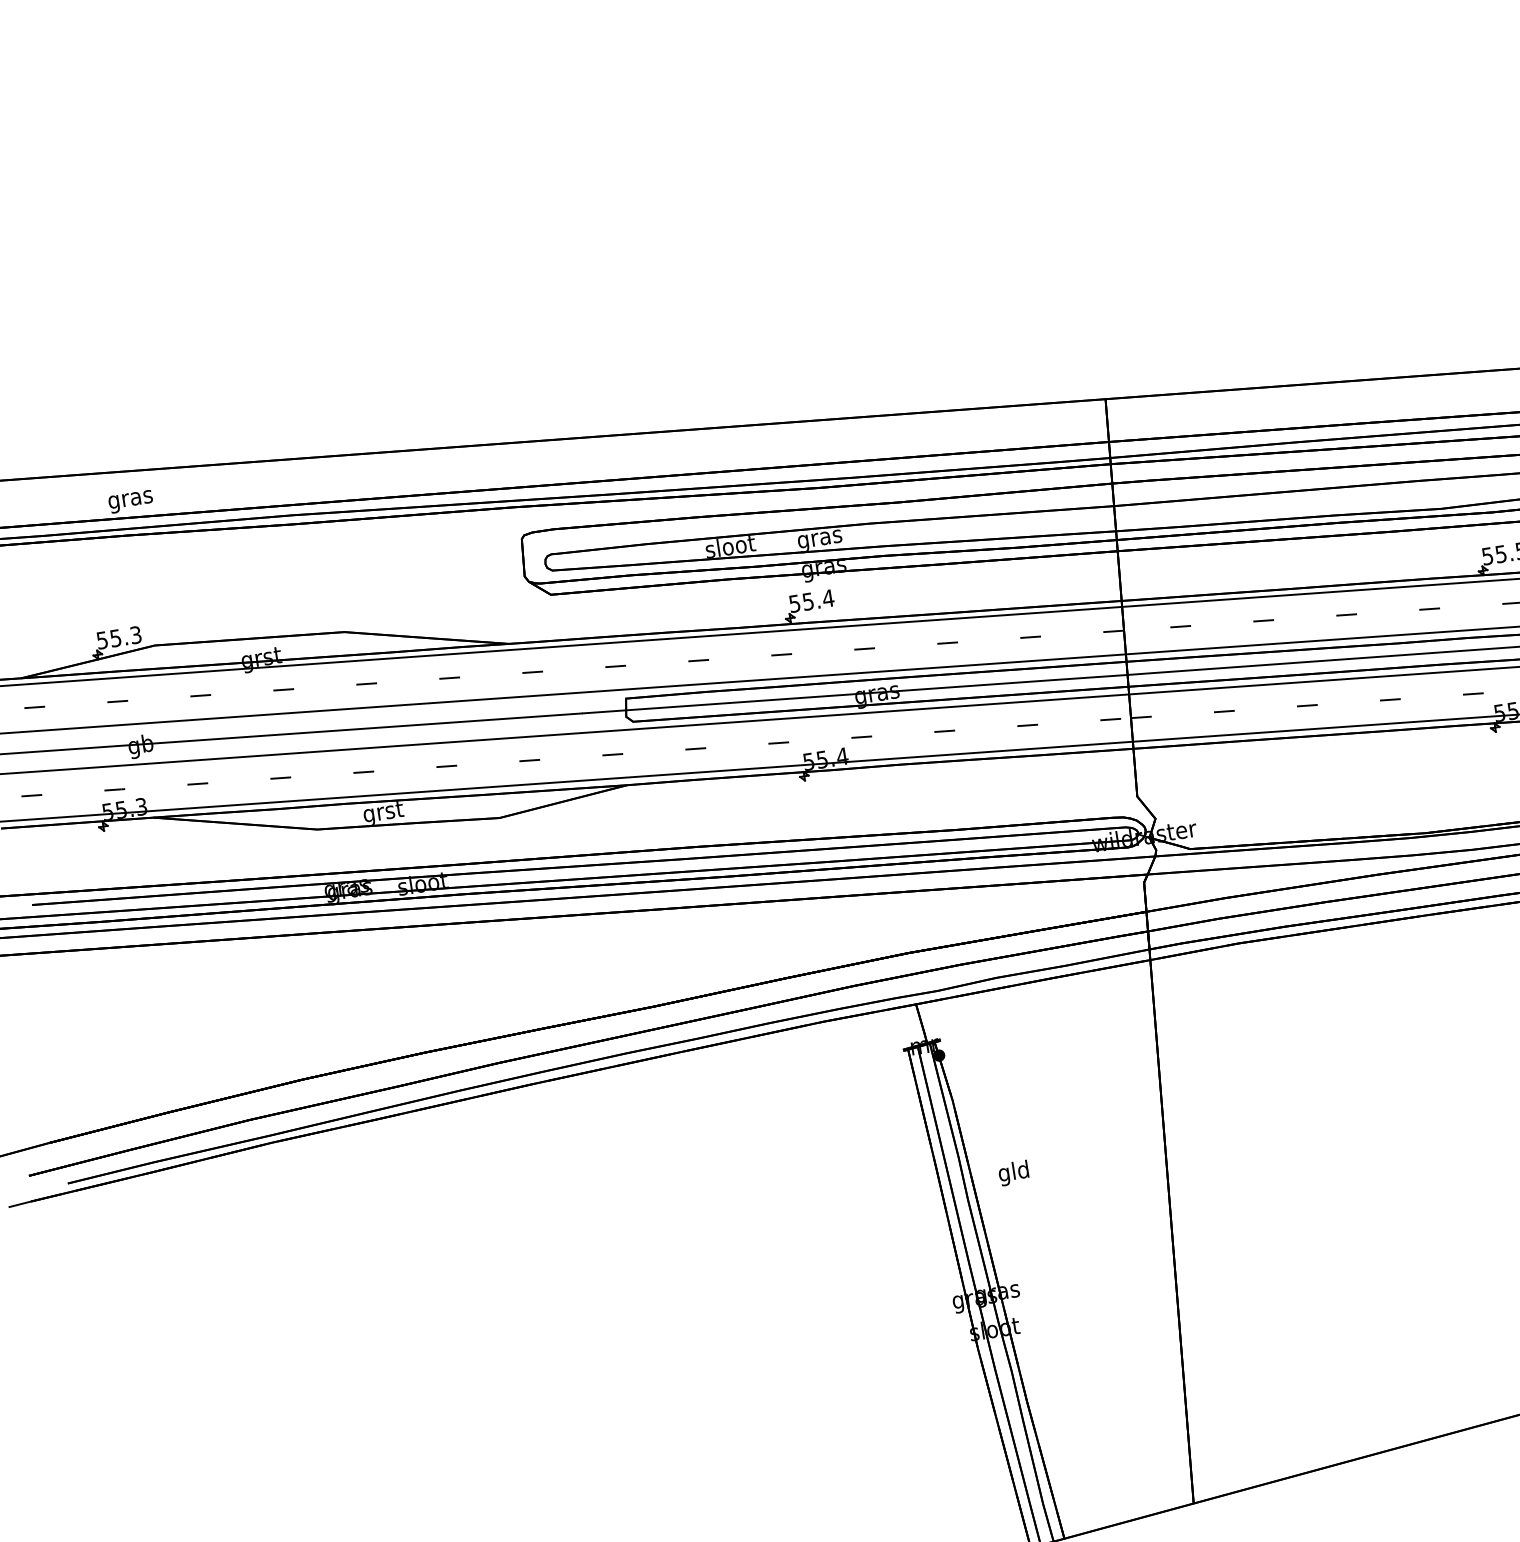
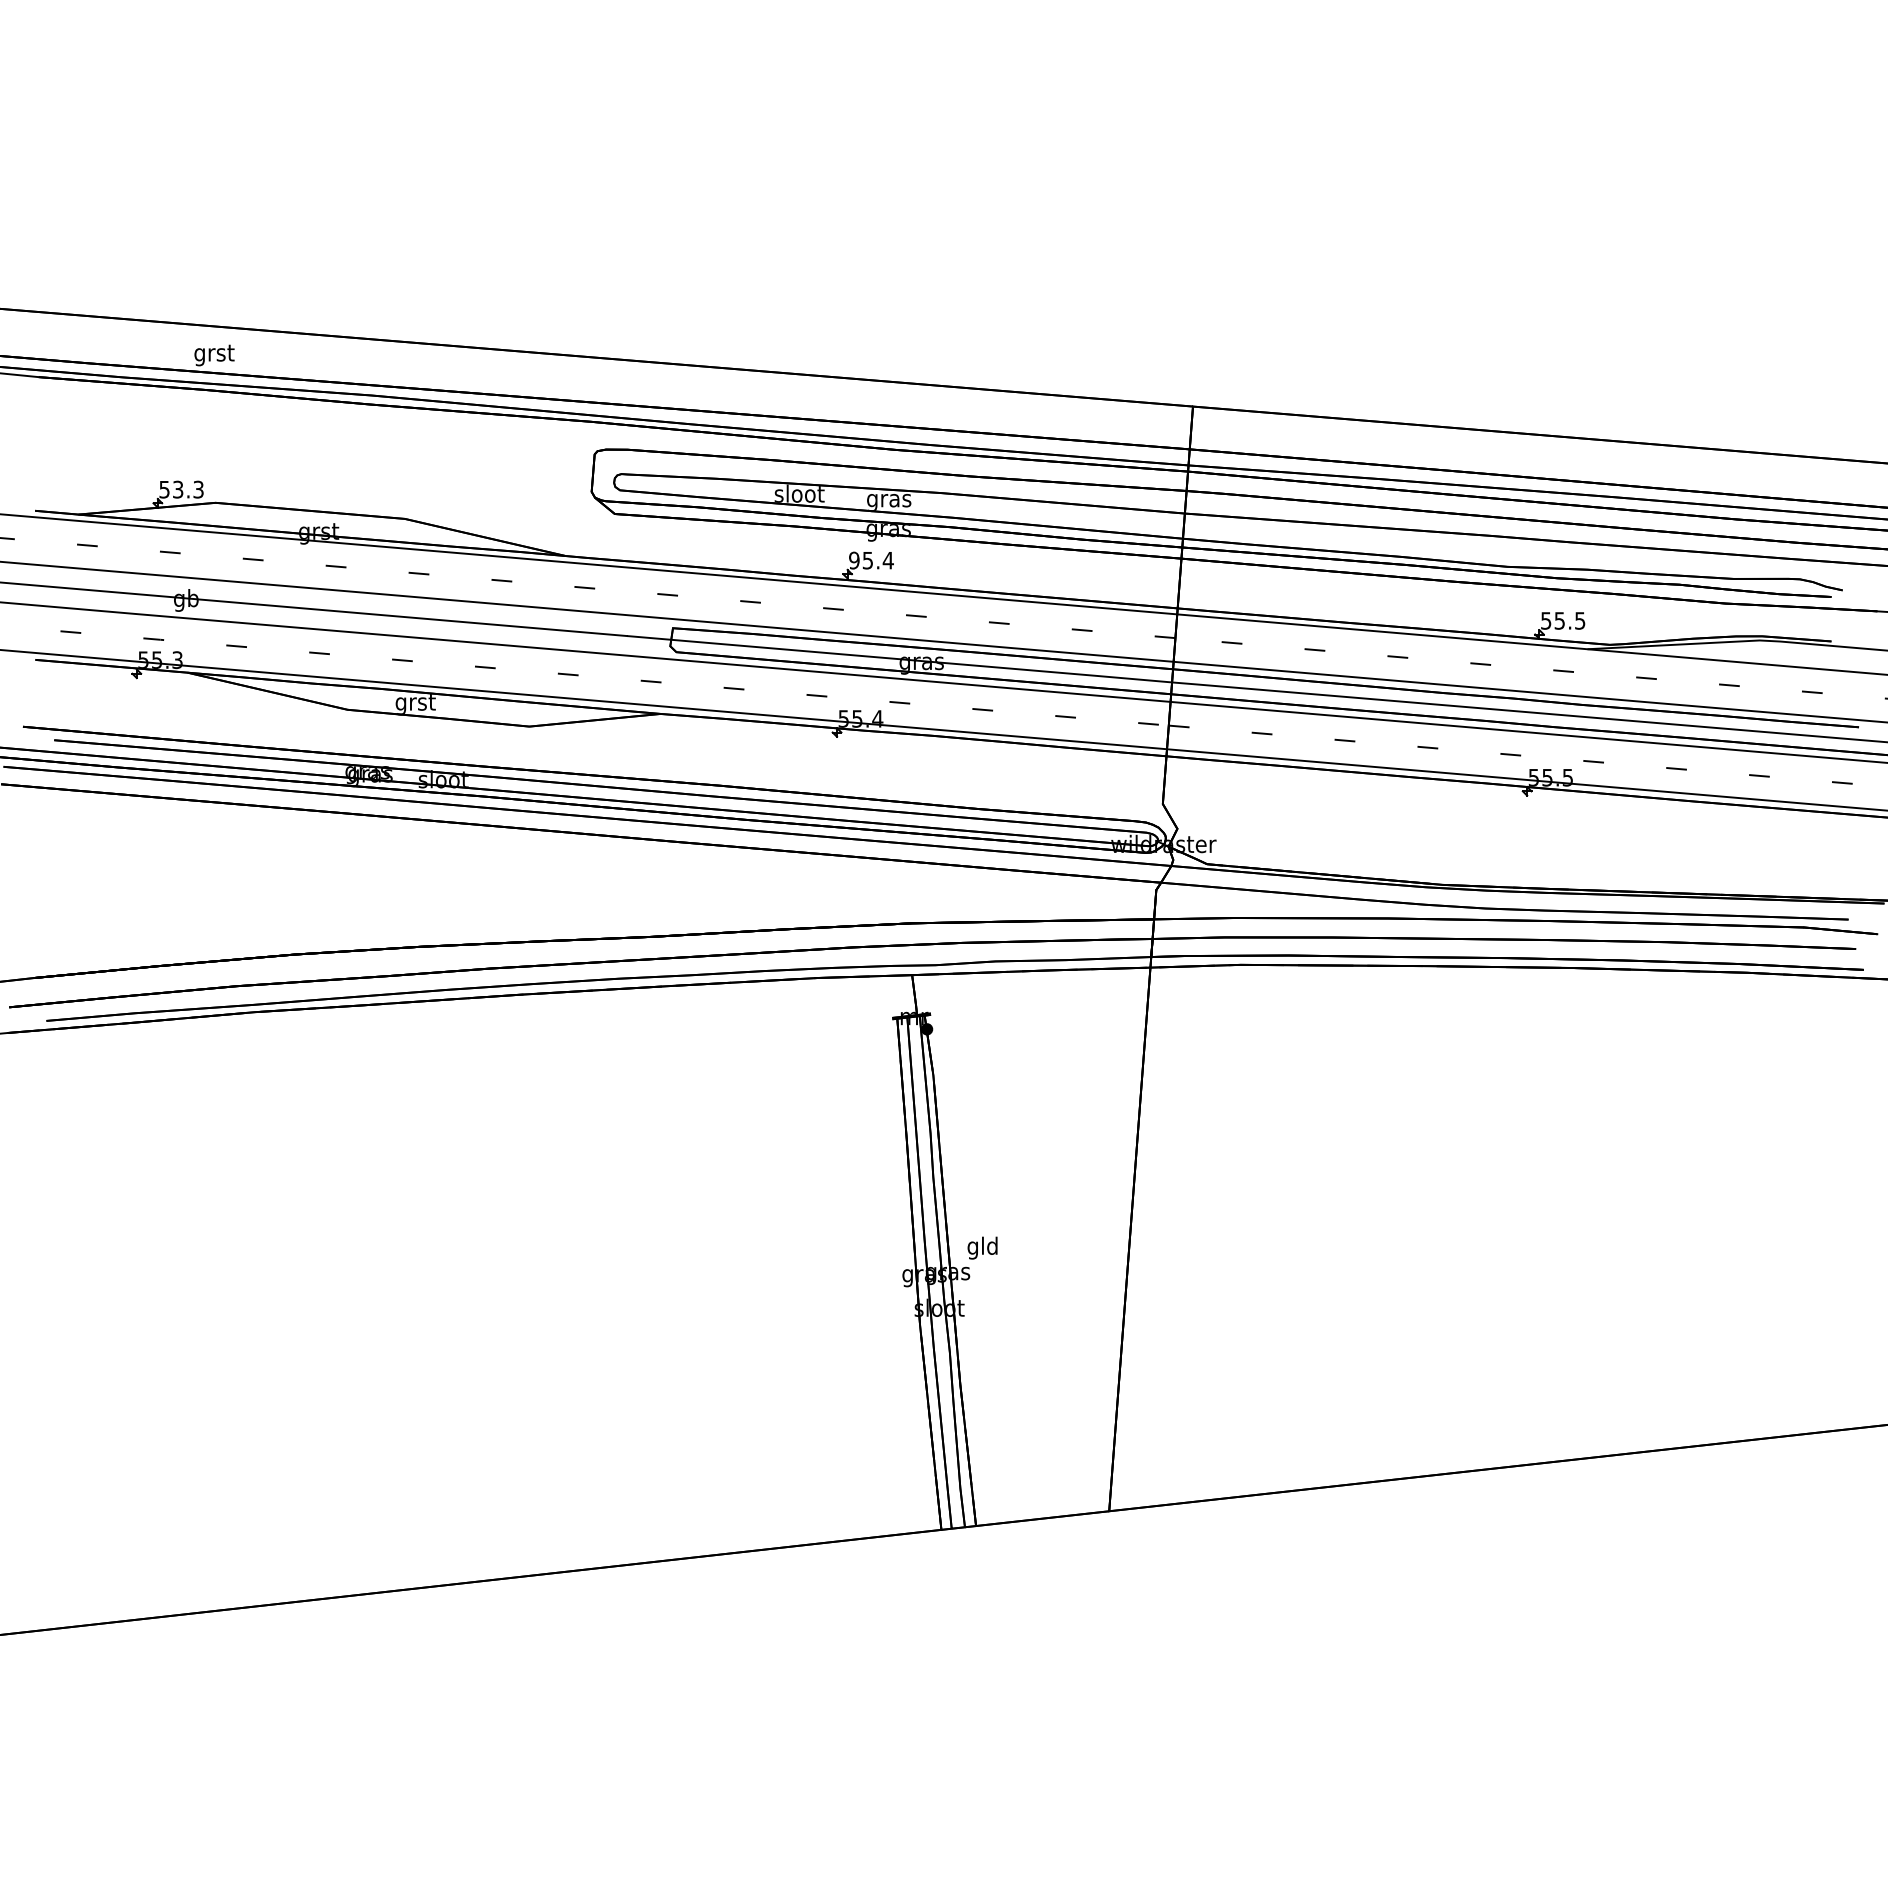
text: (130, 500) -> (214, 355), gras -> grst
text: (794, 603) -> (854, 560), 55.4 -> 95.4
text: (115, 637) -> (178, 488), 55.3 -> 53.3
text: (1013, 1172) -> (982, 1247), moved

